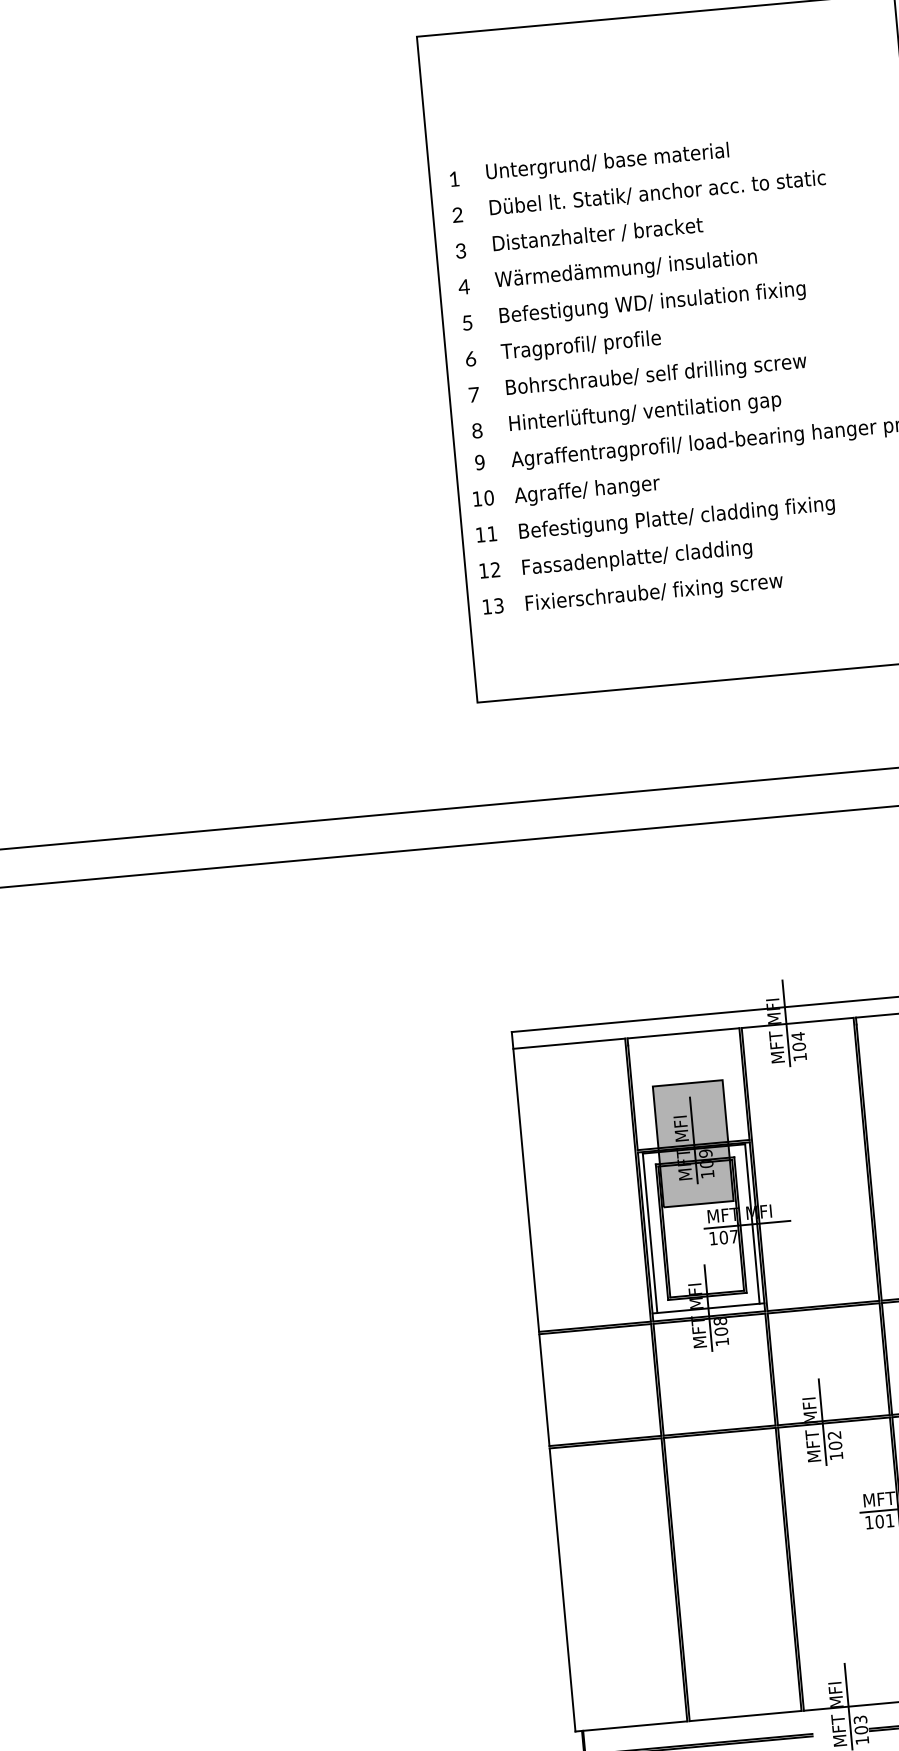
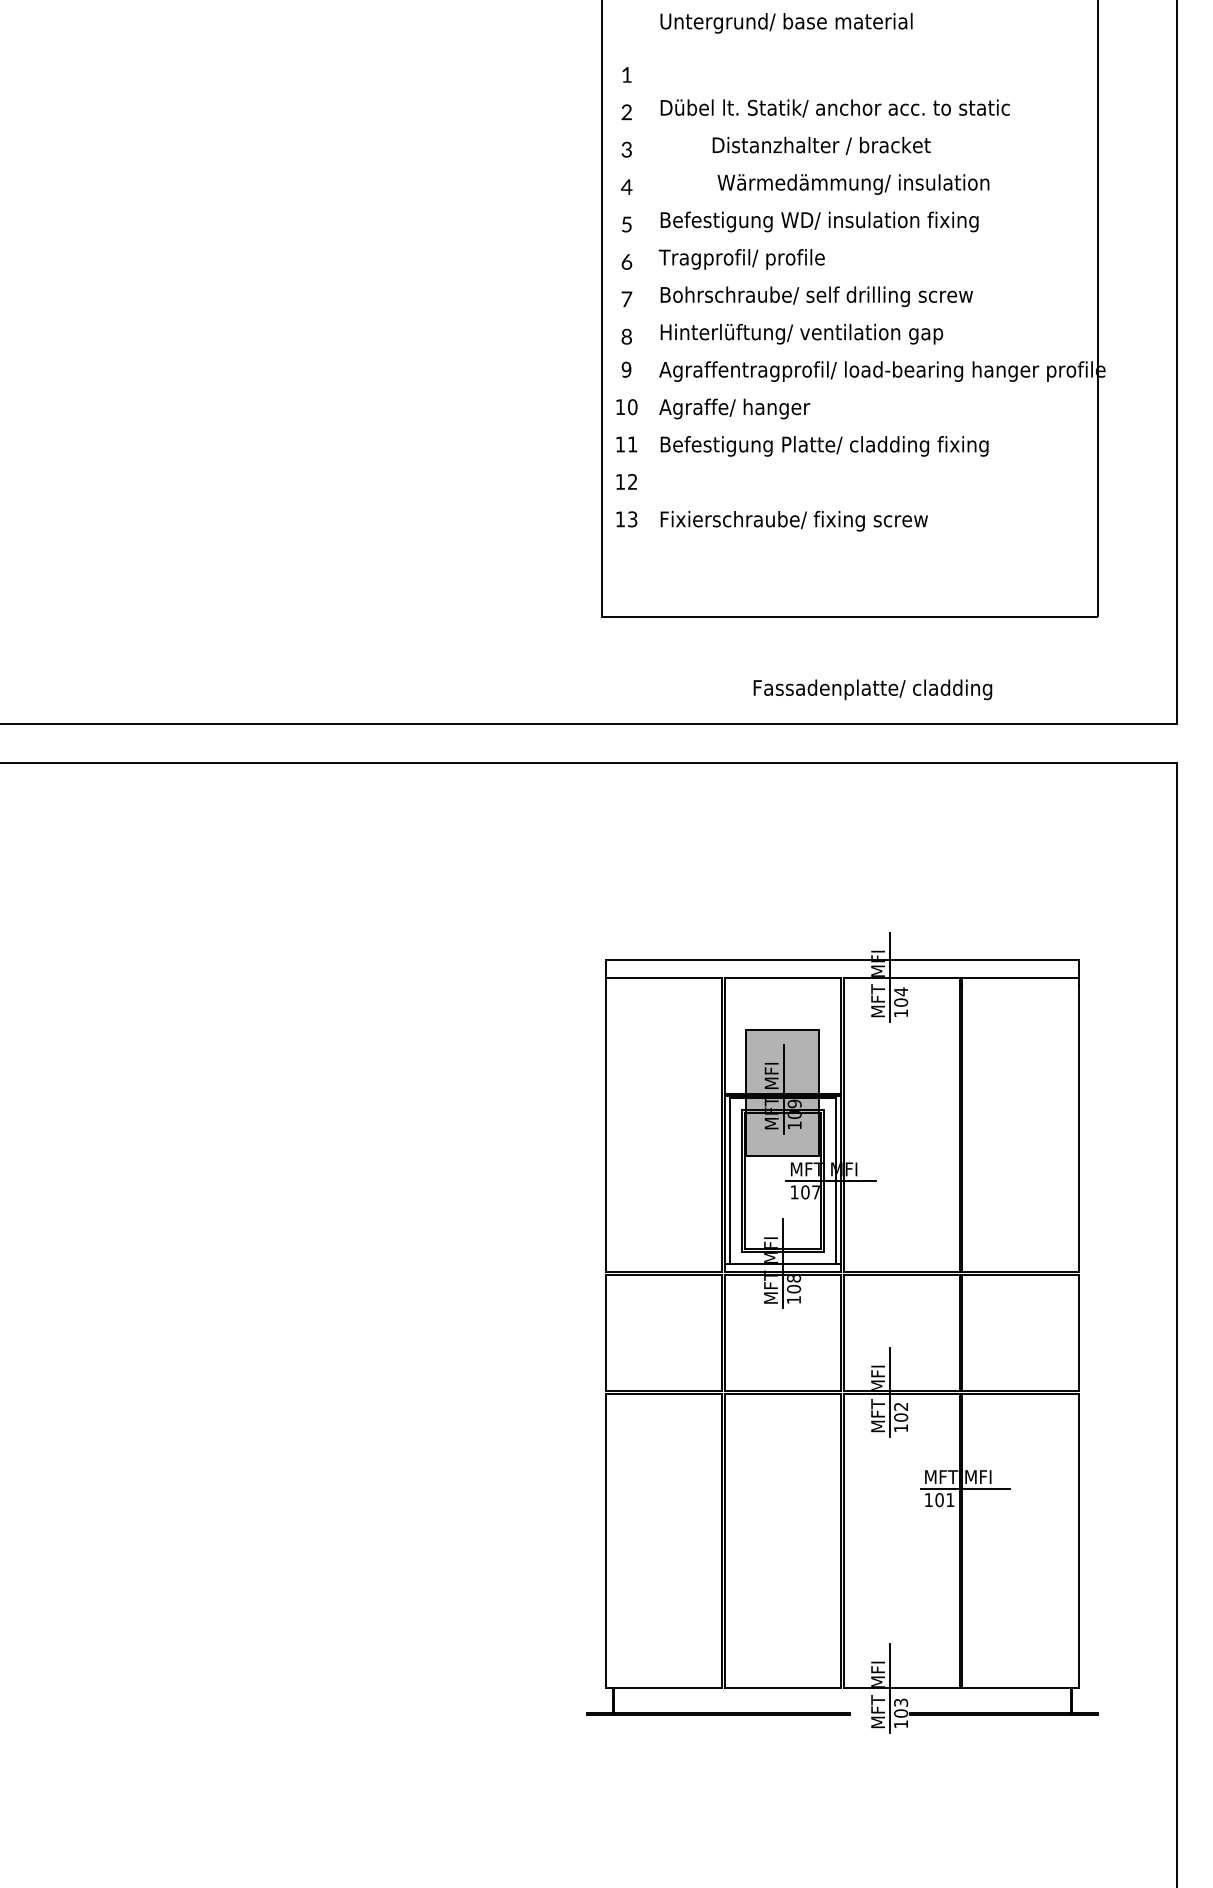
text: (607, 162) -> (786, 23), moved
text: (597, 234) -> (821, 145), moved
text: (626, 269) -> (853, 184), moved
text: (636, 558) -> (872, 689), moved

